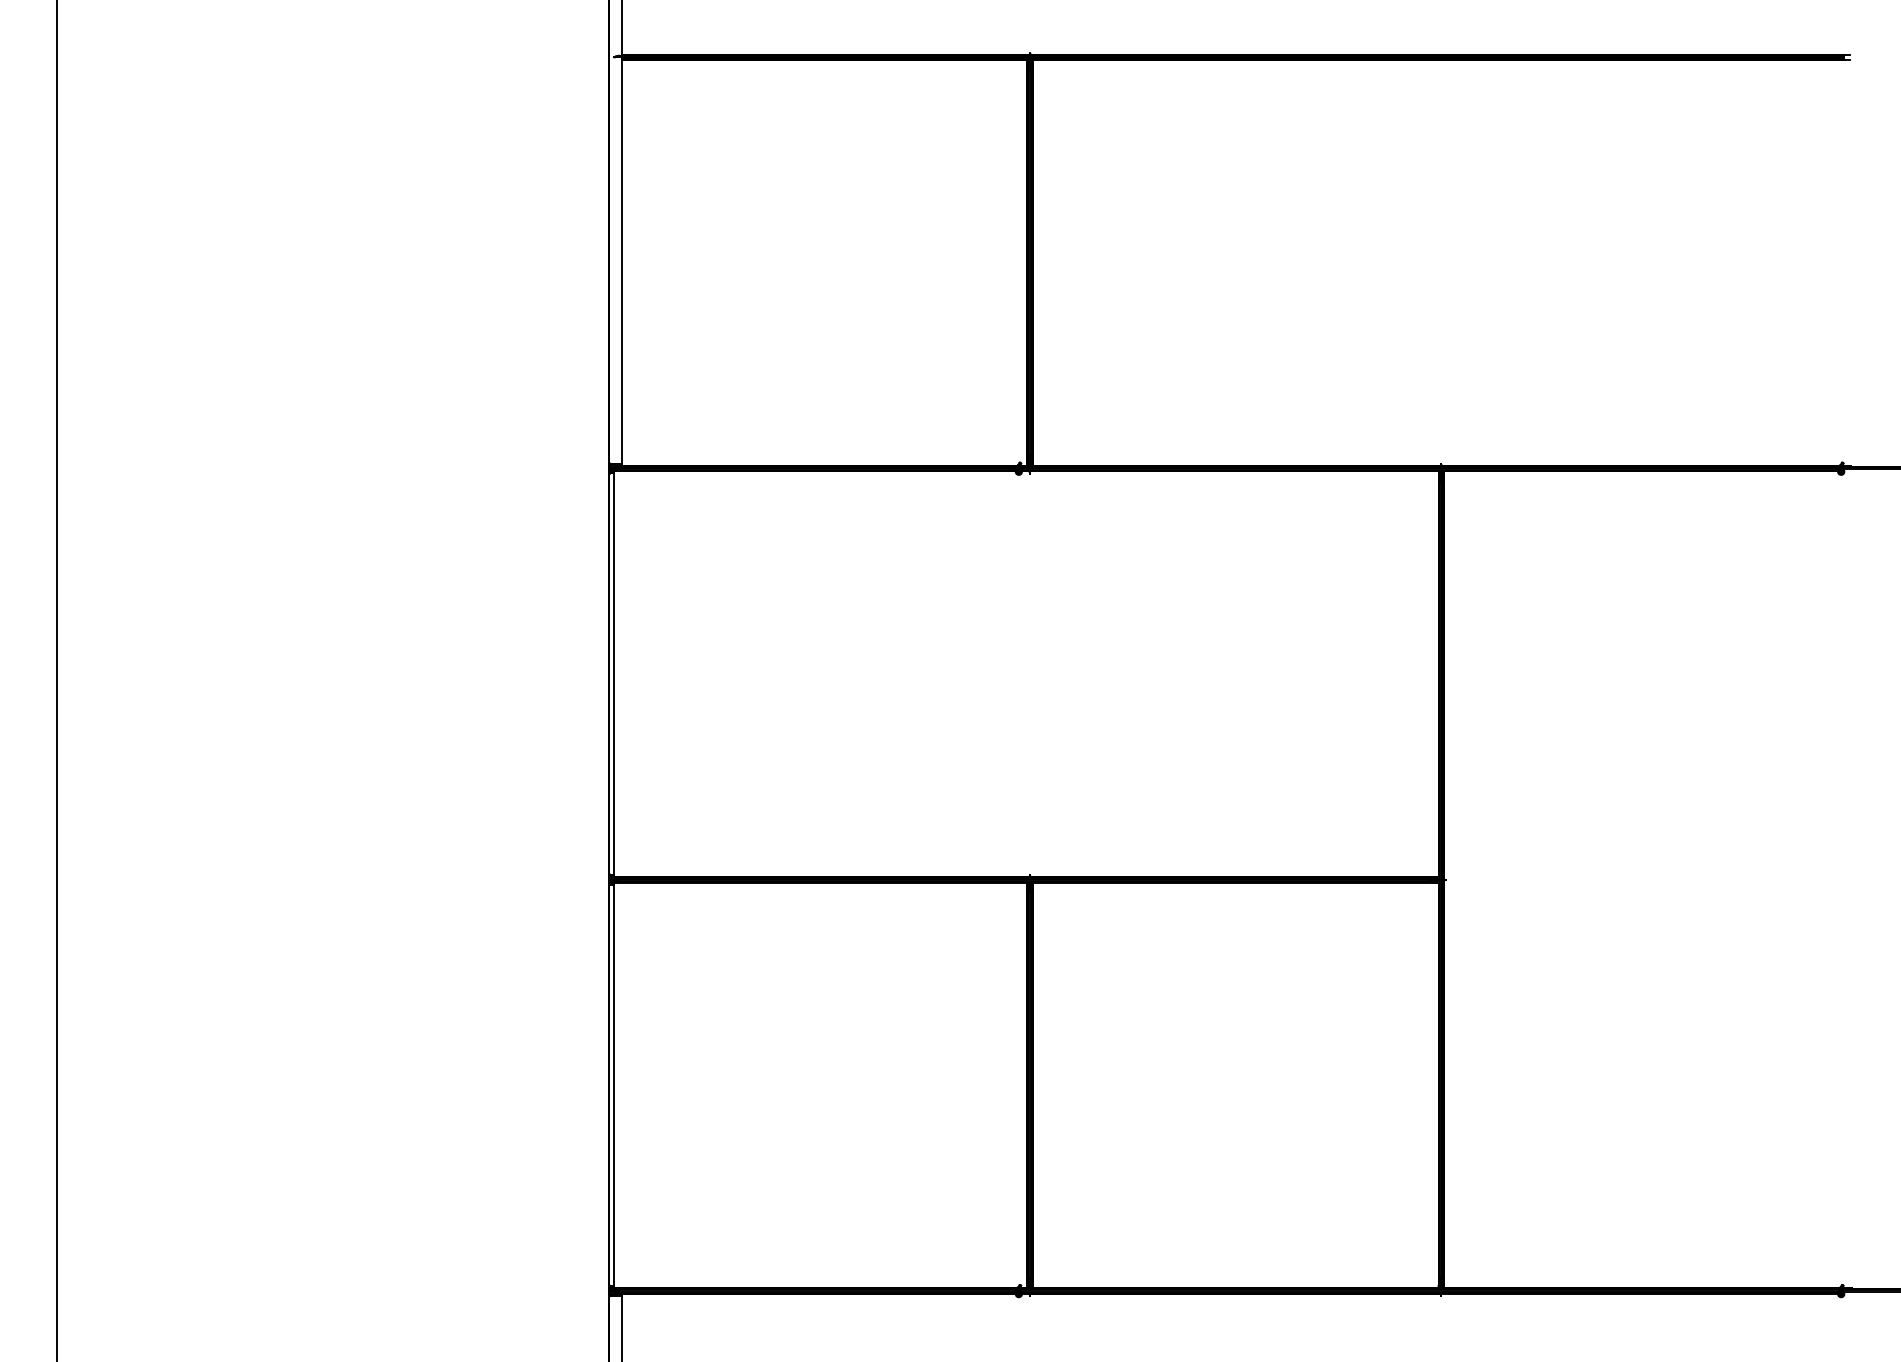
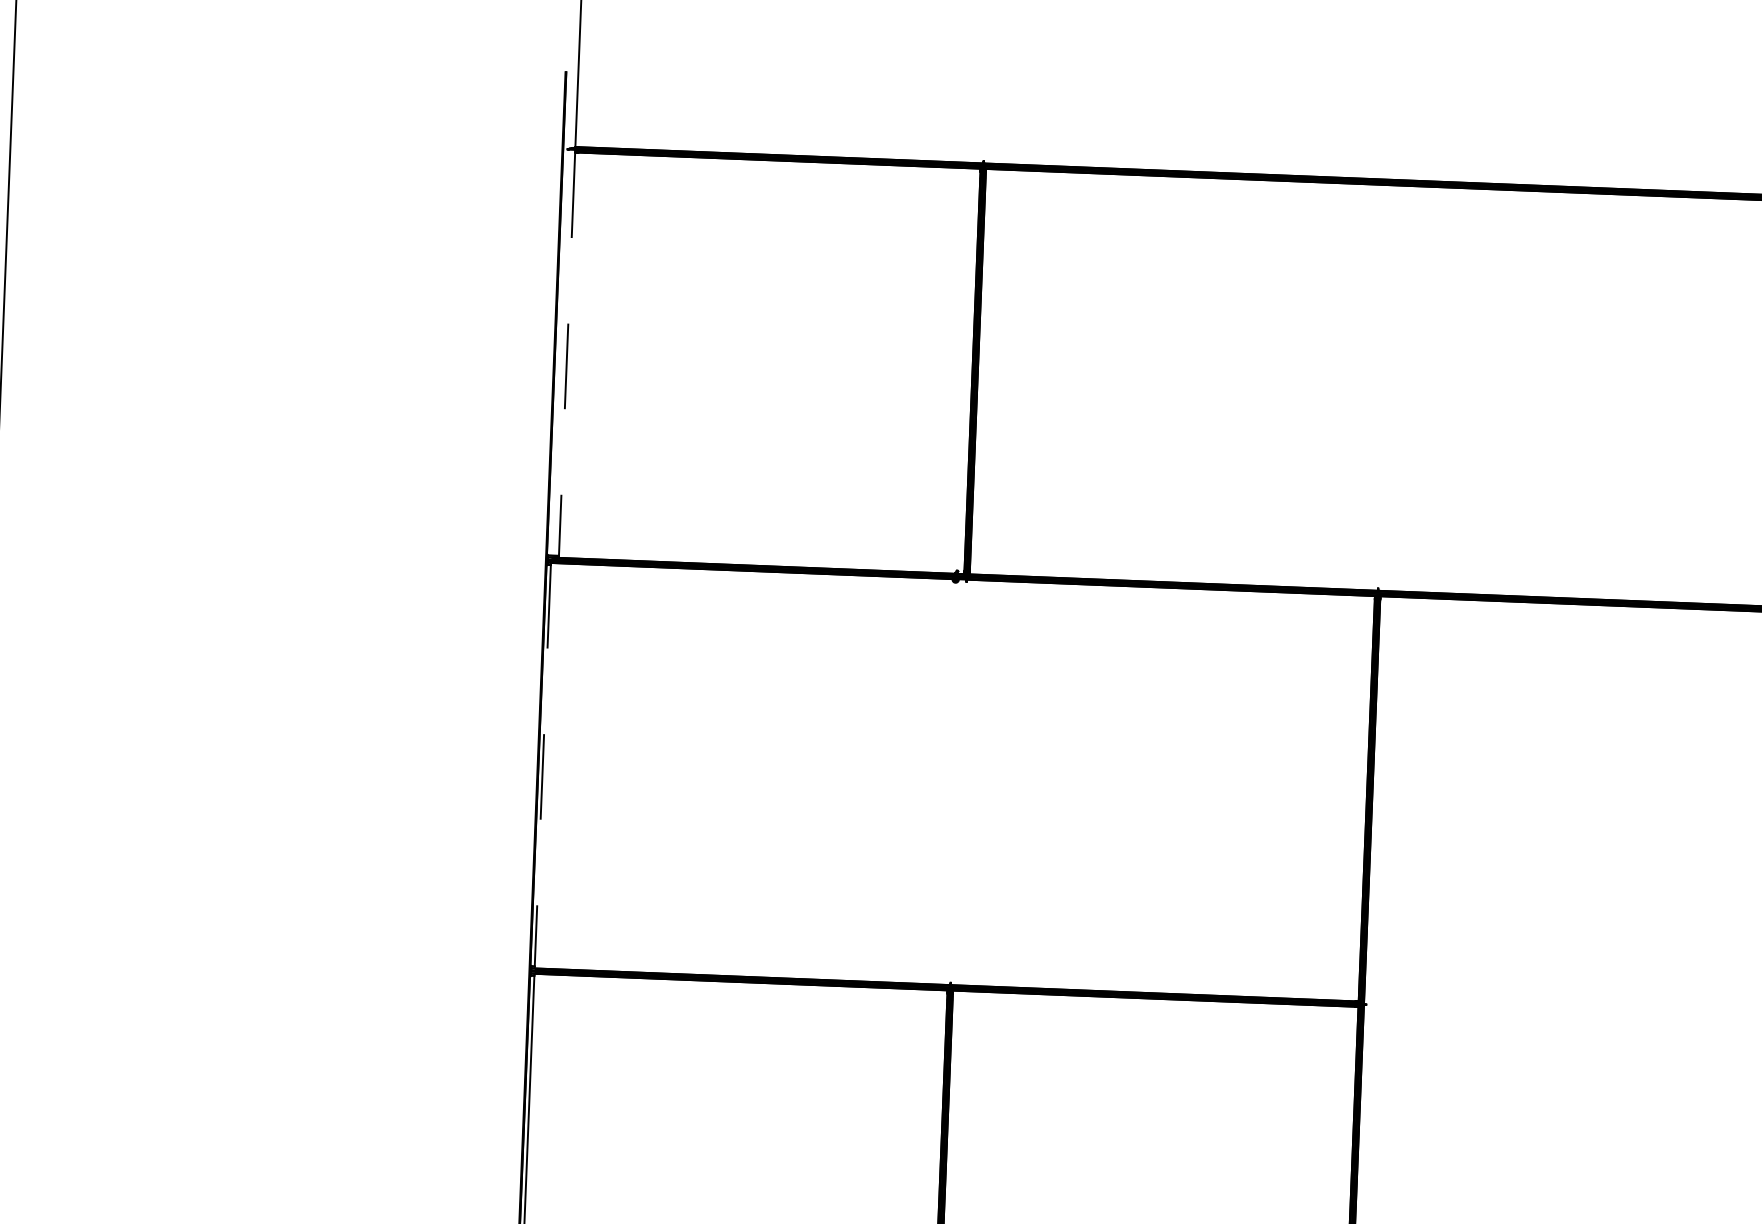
line: (621, 263) -> (566, 355), solid -> dashed
line: (613, 674) -> (542, 765), solid -> dashed

